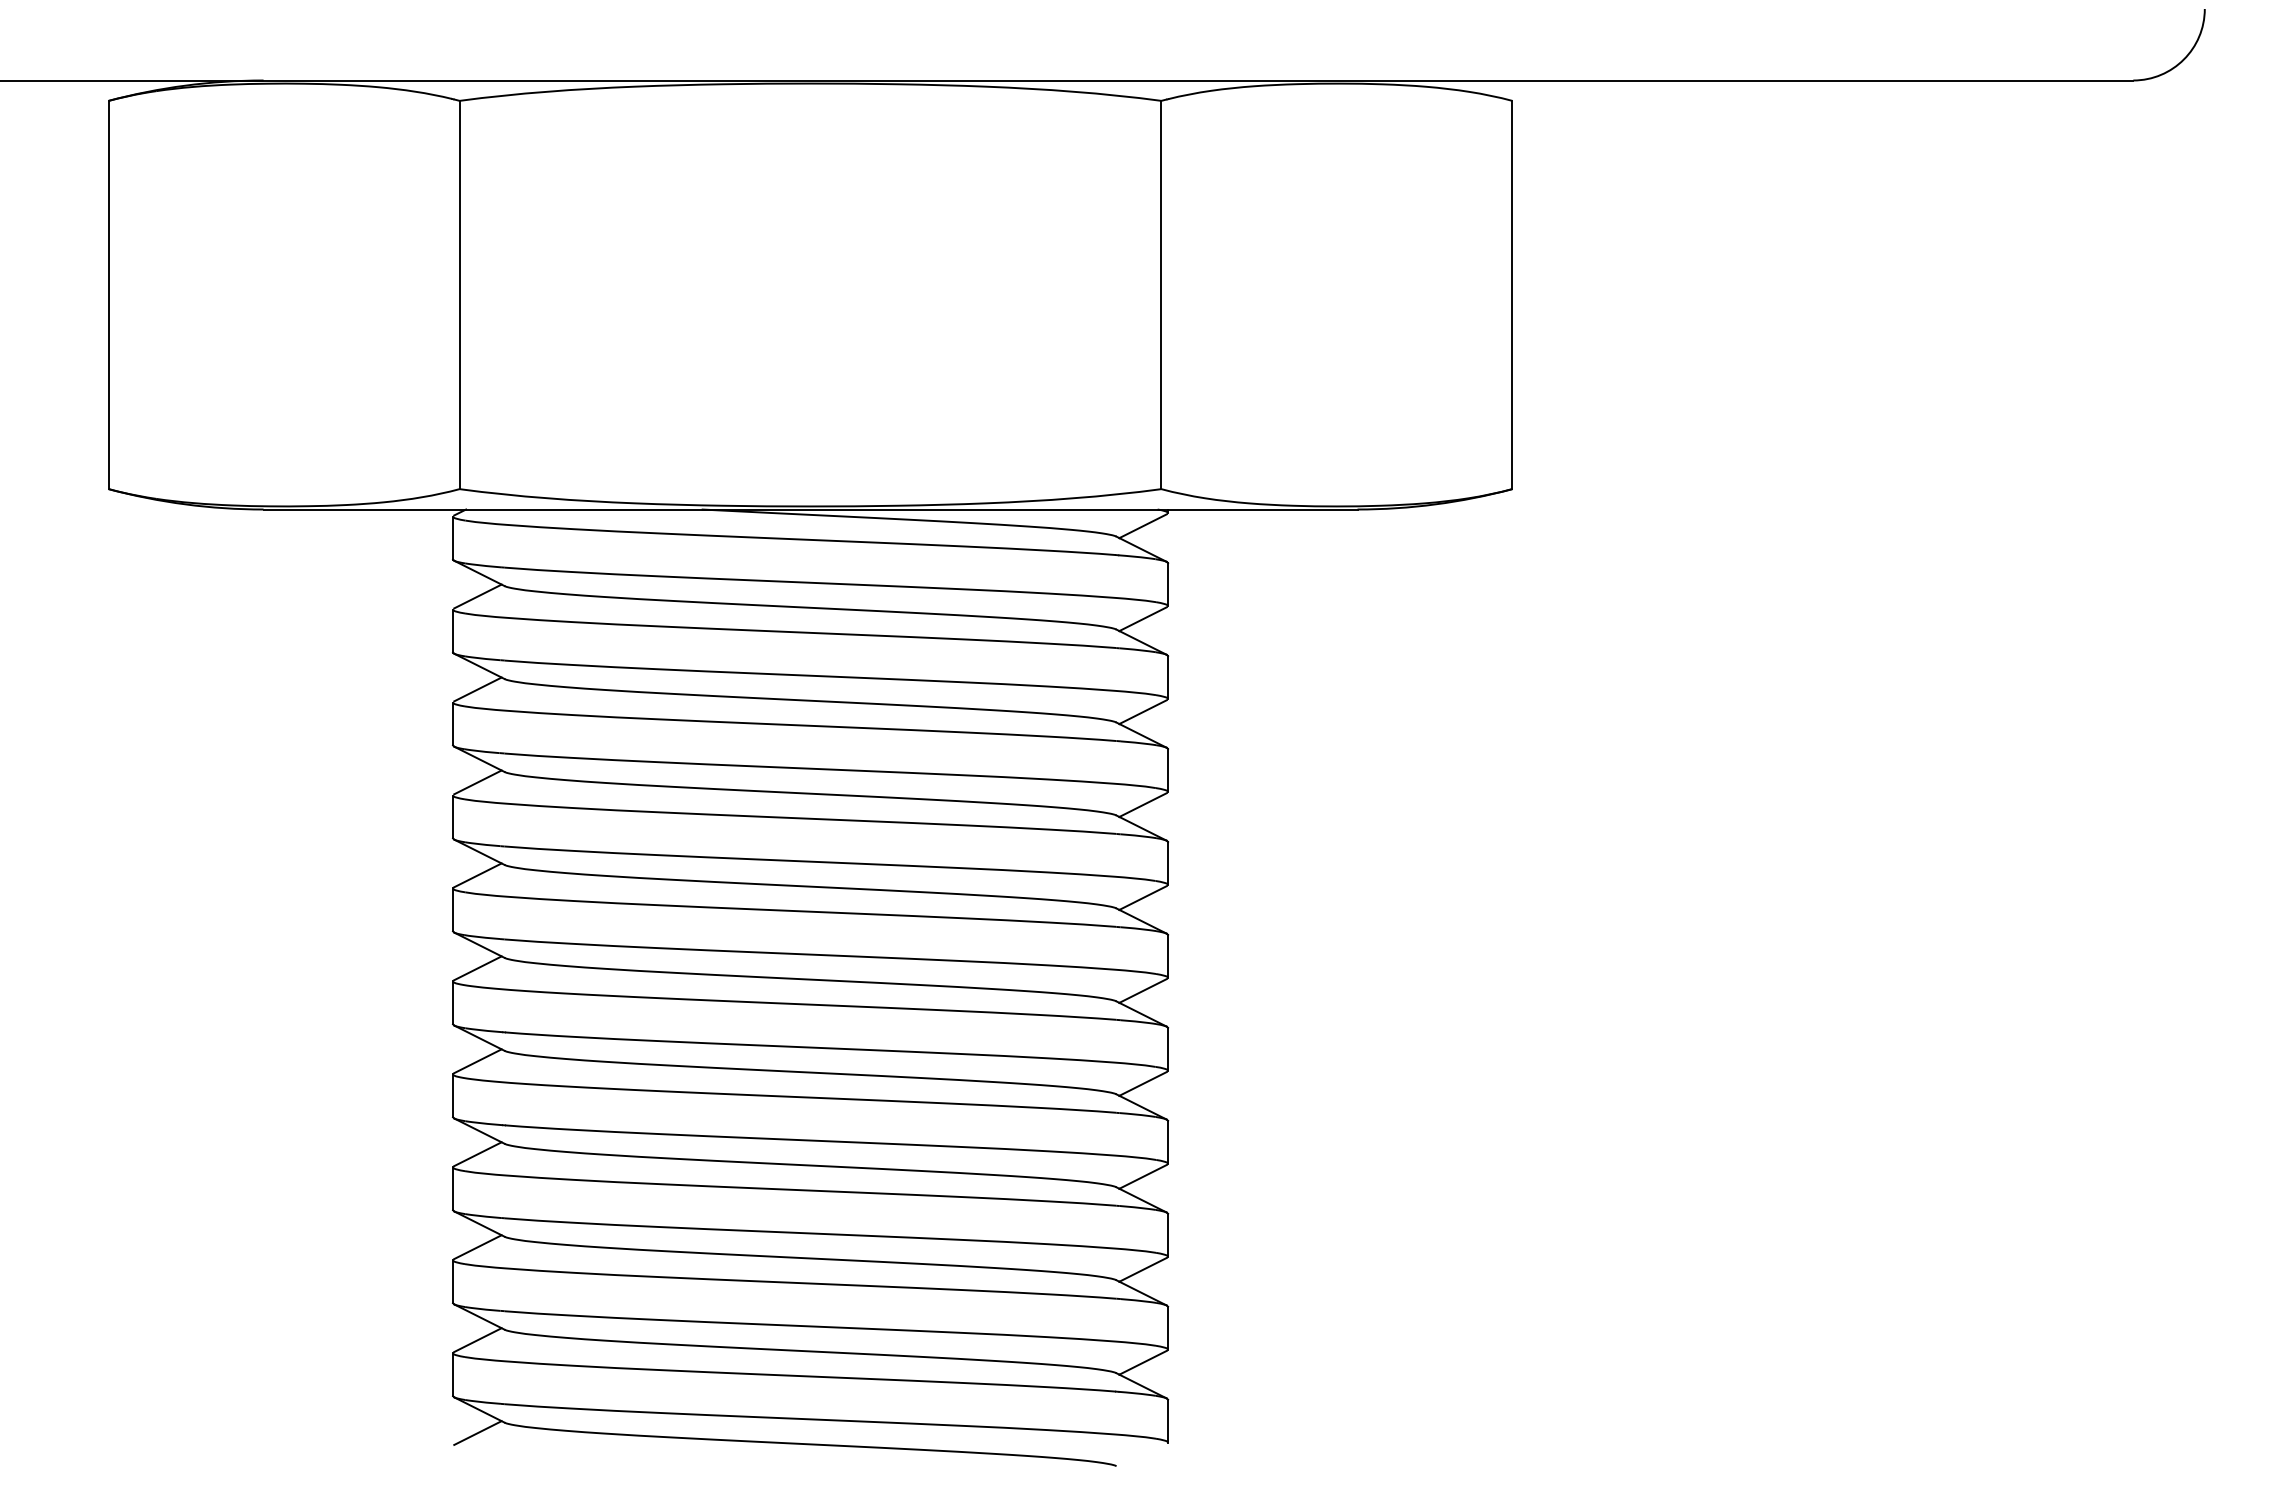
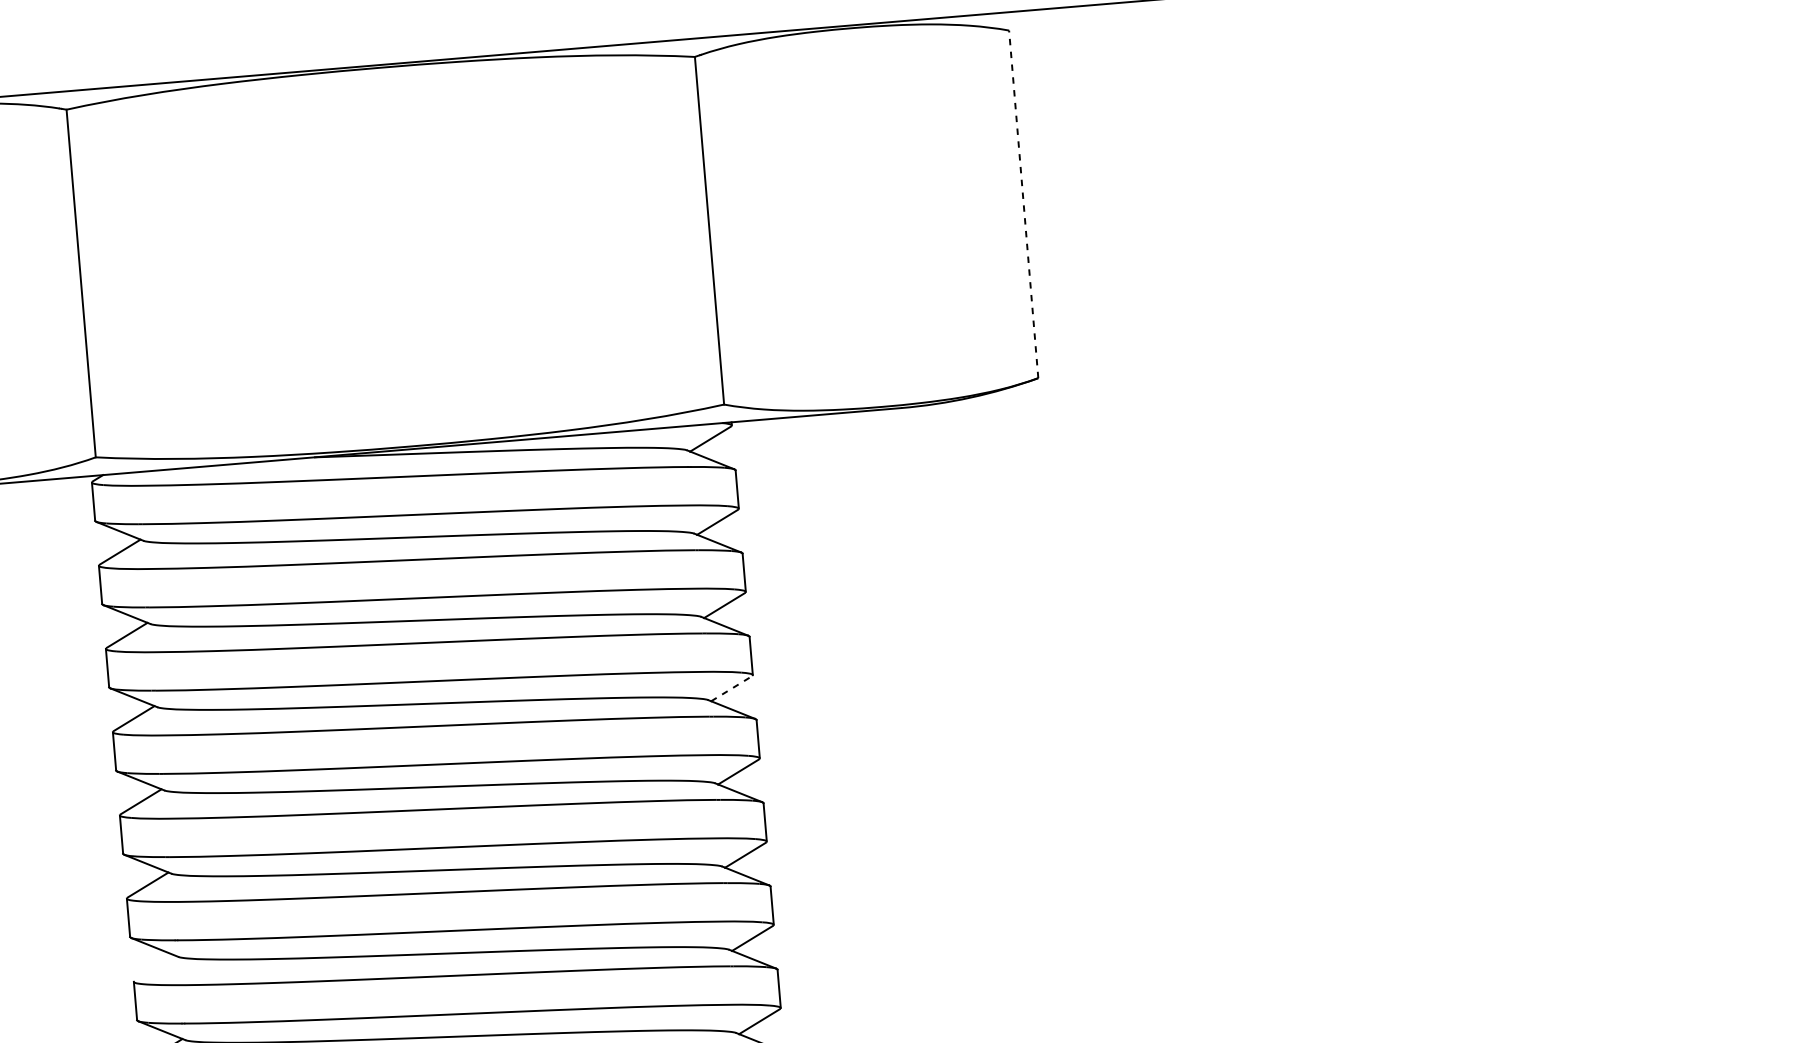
line: (1512, 294) -> (1023, 203), solid -> dashed
line: (1143, 805) -> (731, 689), solid -> dashed
line: (477, 1061) -> (154, 968), removed

